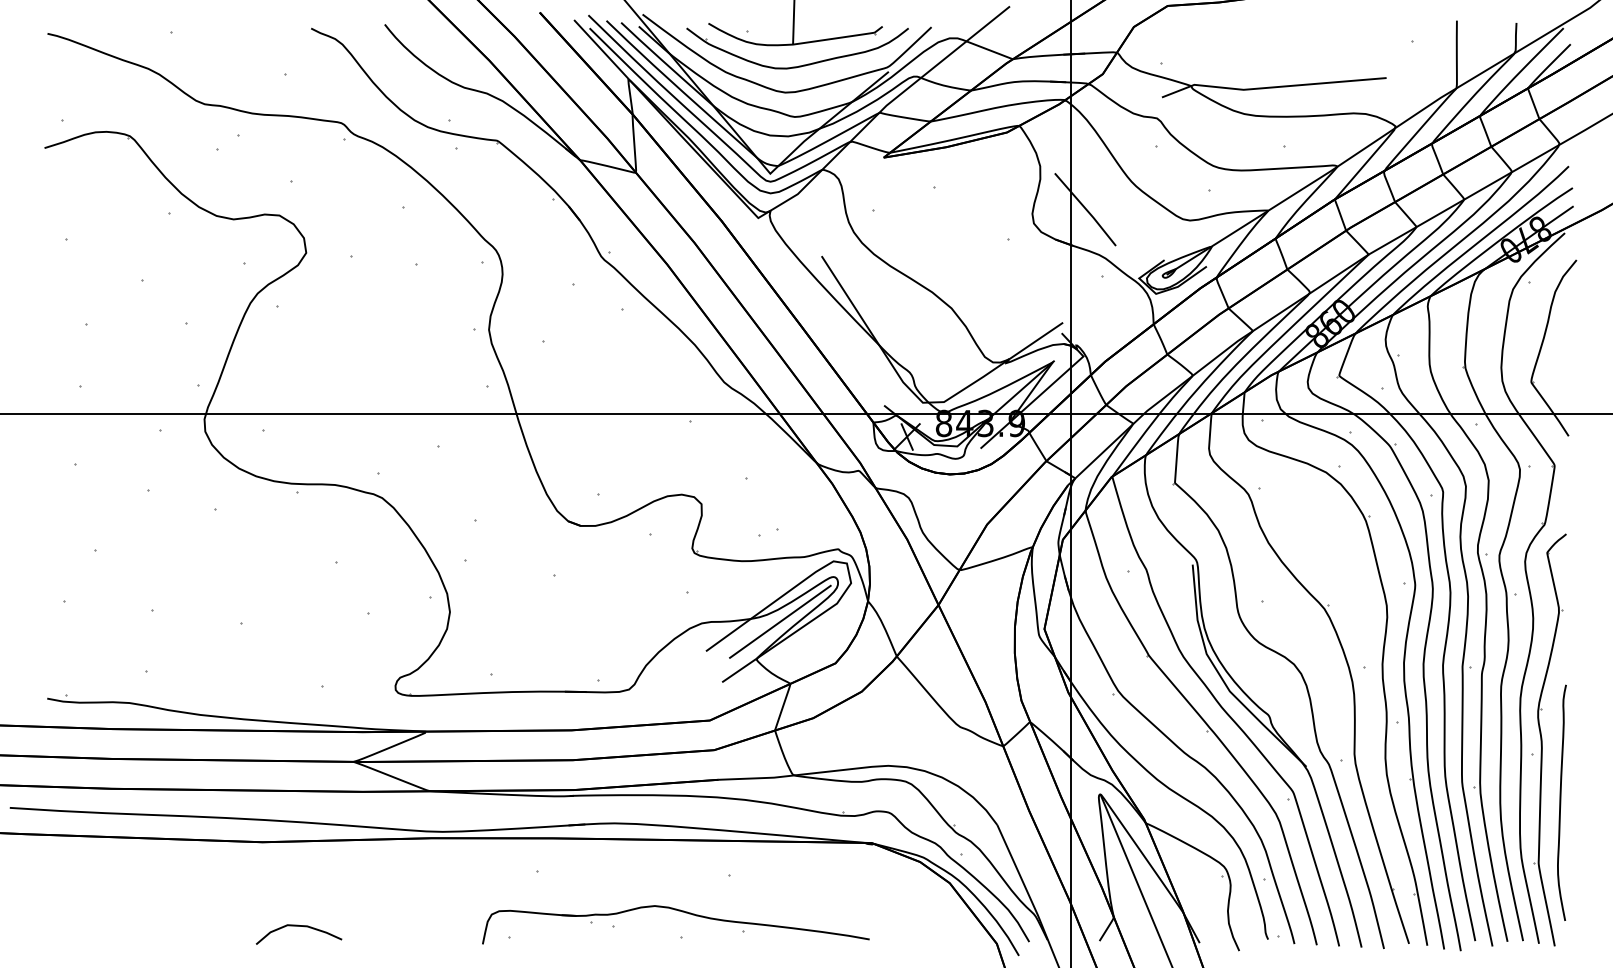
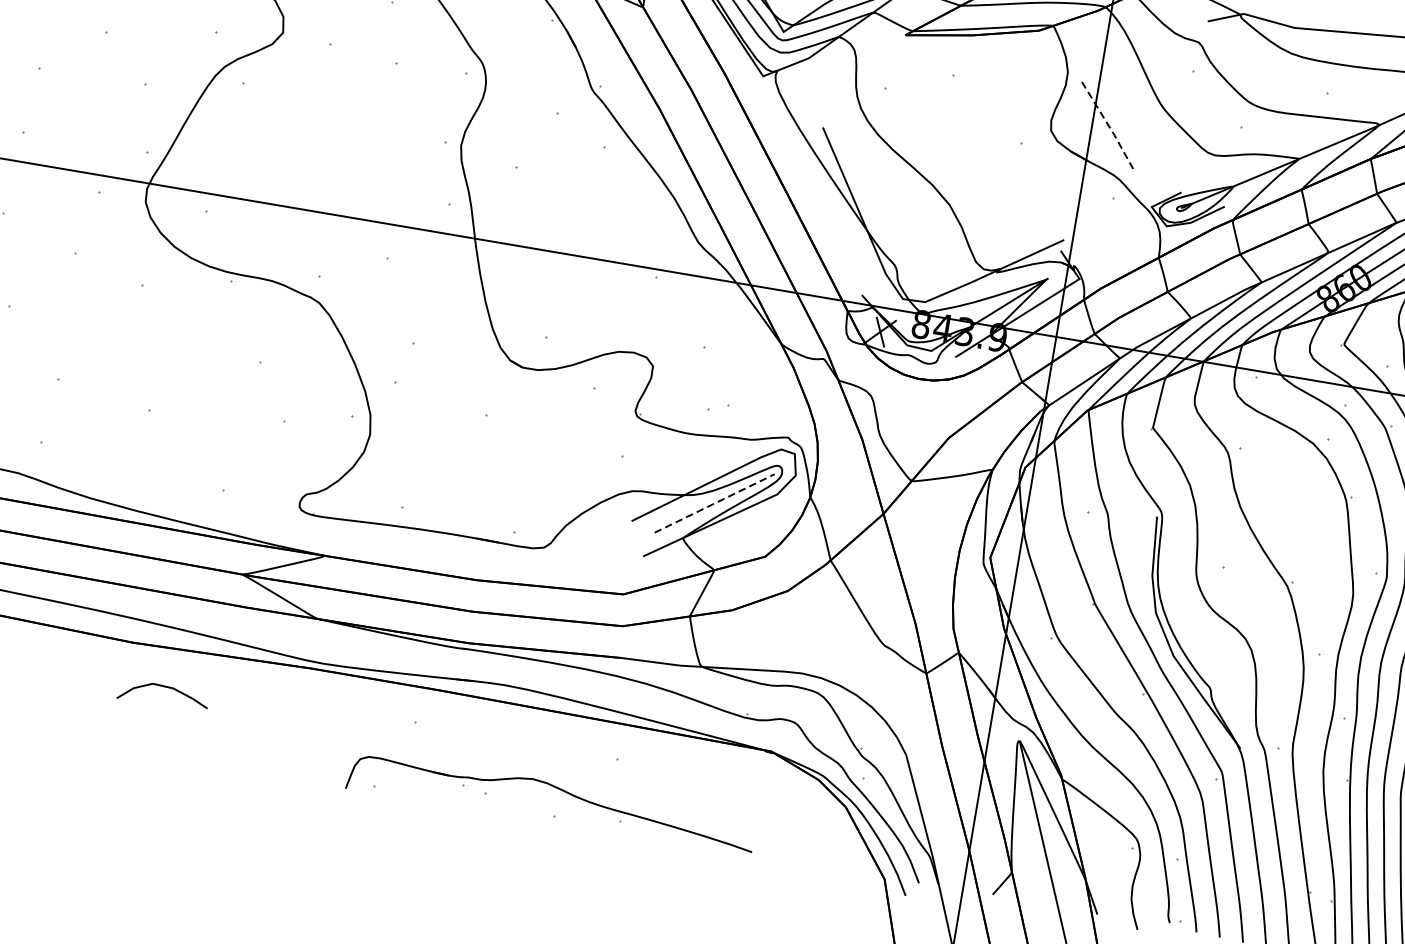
line: (1086, 210) -> (1108, 126), solid -> dashed
line: (780, 621) -> (714, 503), solid -> dashed
curve: (298, 926) -> (164, 687), moved

